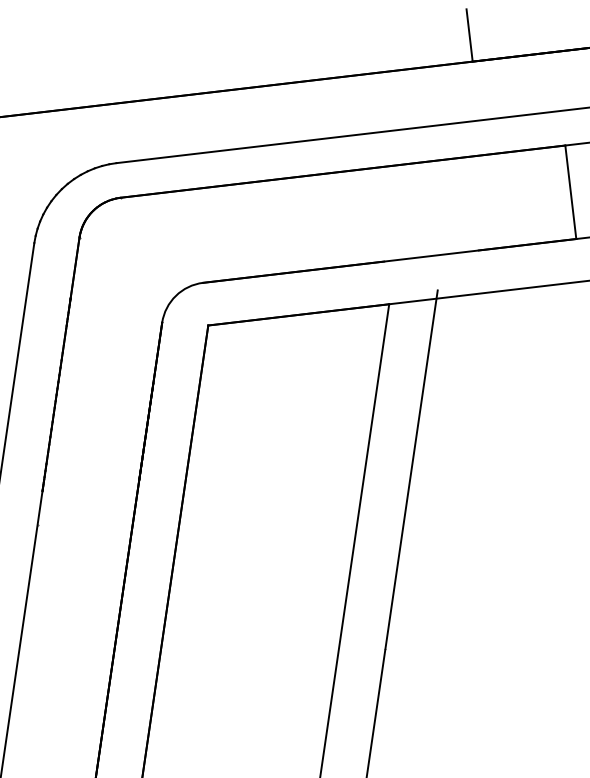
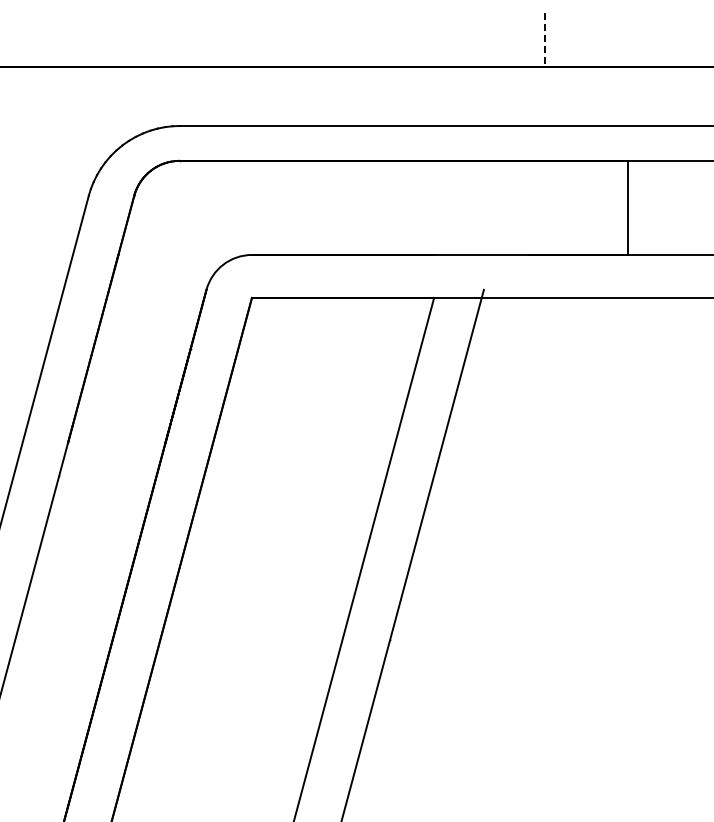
line: (469, 34) -> (545, 39), solid -> dashed

